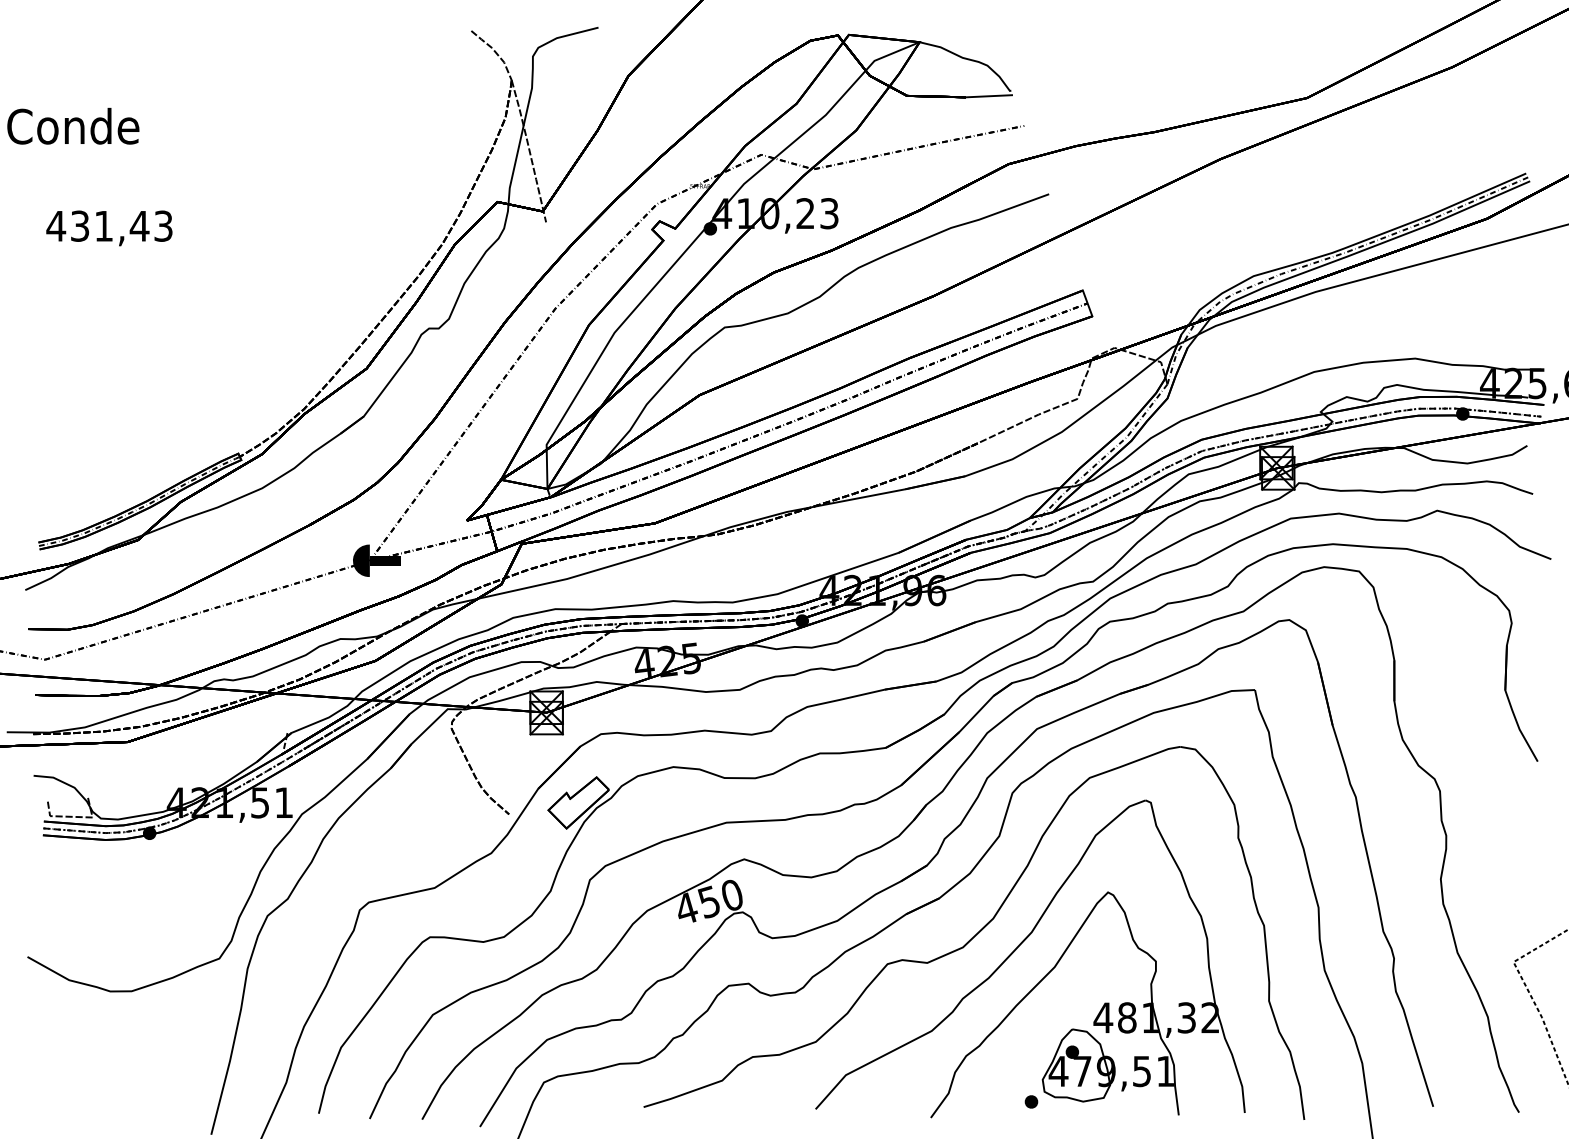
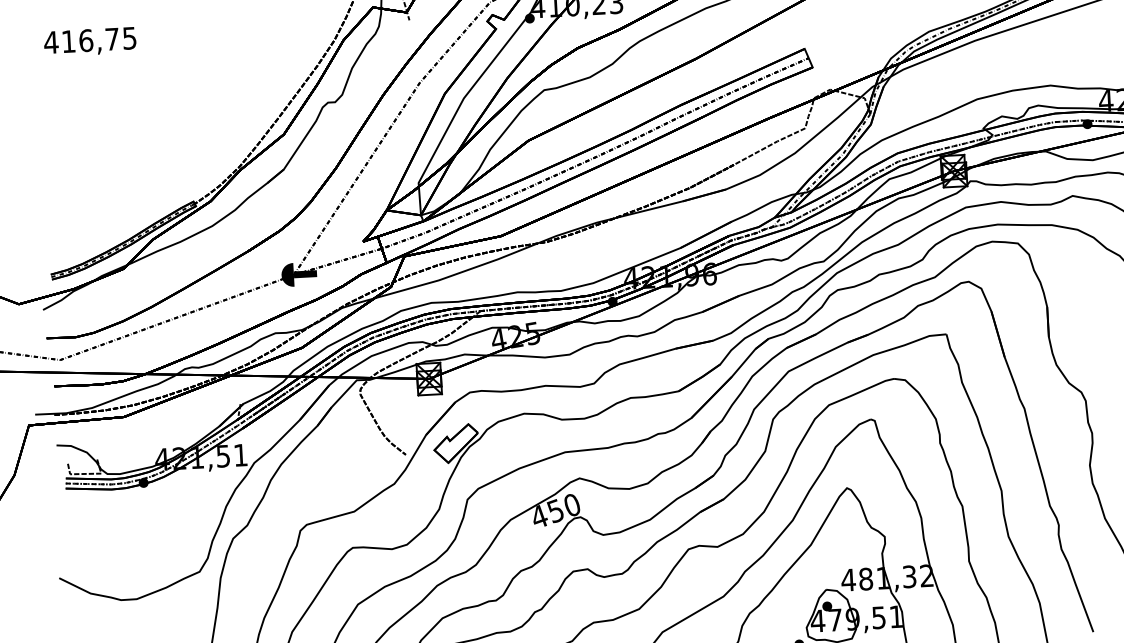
text: (121, 225) -> (98, 39), 431,43 -> 416,75

